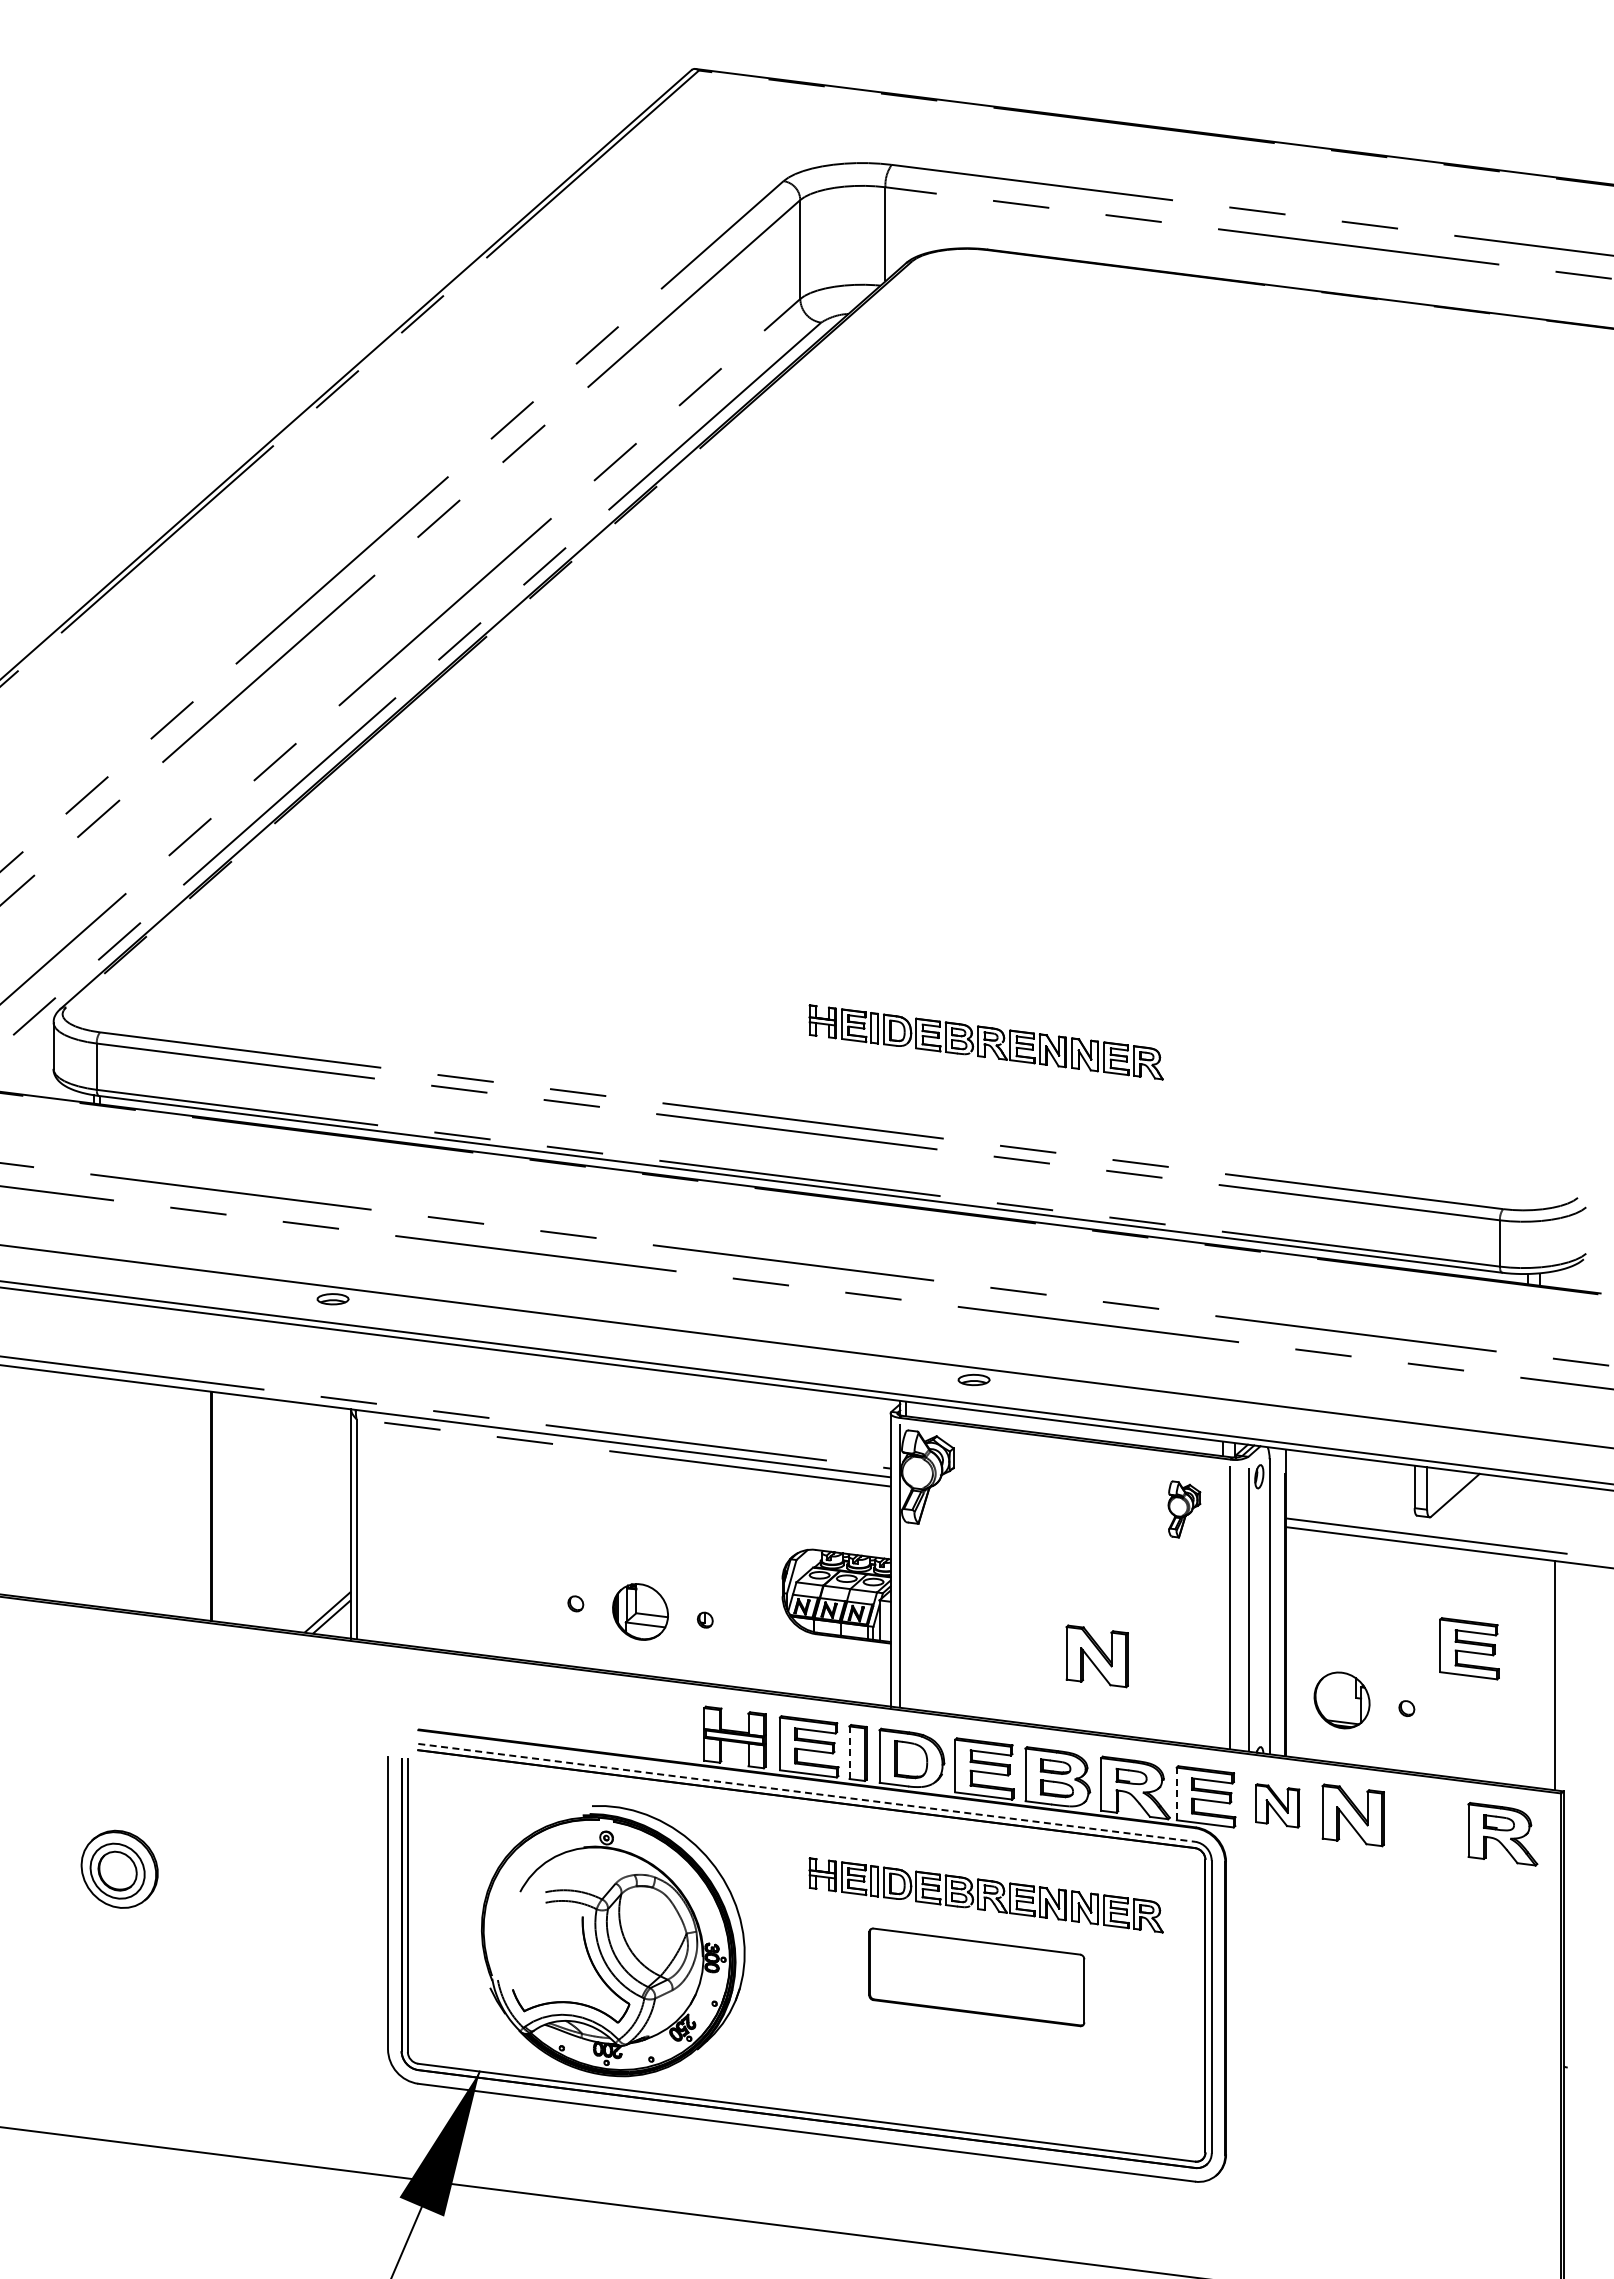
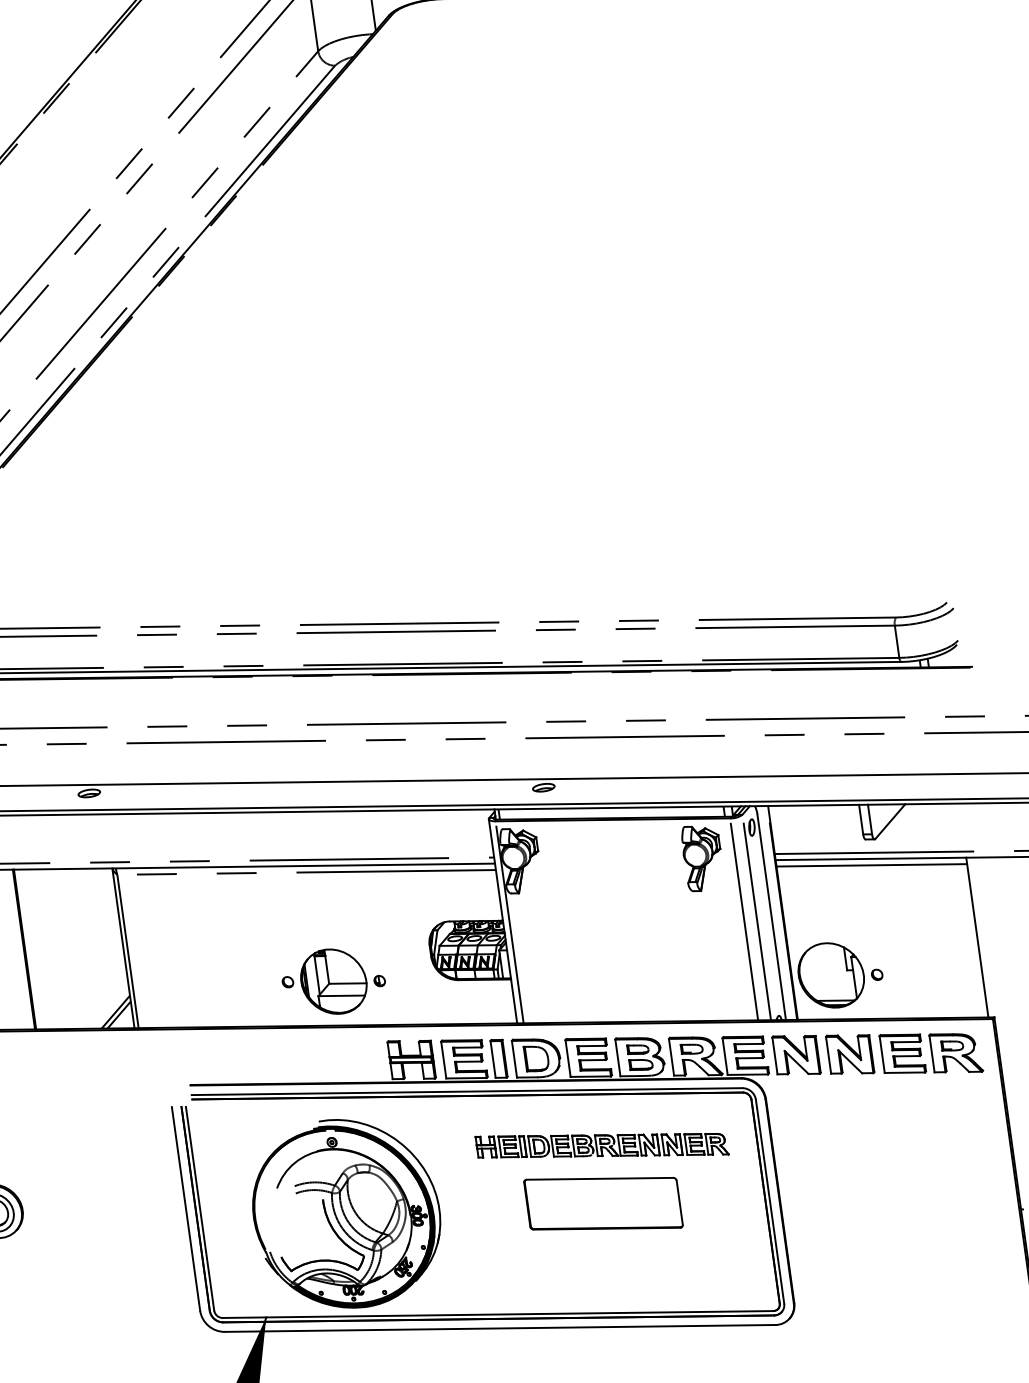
part: (985, 1042) -> (519, 551), removed
part: (1184, 1509) -> (702, 857), size x1.67
line: (1420, 1553) -> (871, 865), added
part: (640, 1611) -> (333, 981), size x1.67
part: (1469, 1648) -> (902, 1053), moved
part: (1096, 1656) -> (655, 968), removed
part: (1341, 1700) -> (830, 975), size x1.67
line: (849, 1752) -> (493, 1059), dashed -> solid
line: (807, 1792) -> (467, 1091), dashed -> solid
line: (1176, 1793) -> (724, 1056), dashed -> solid
part: (1277, 1805) -> (796, 1054), size x1.43

